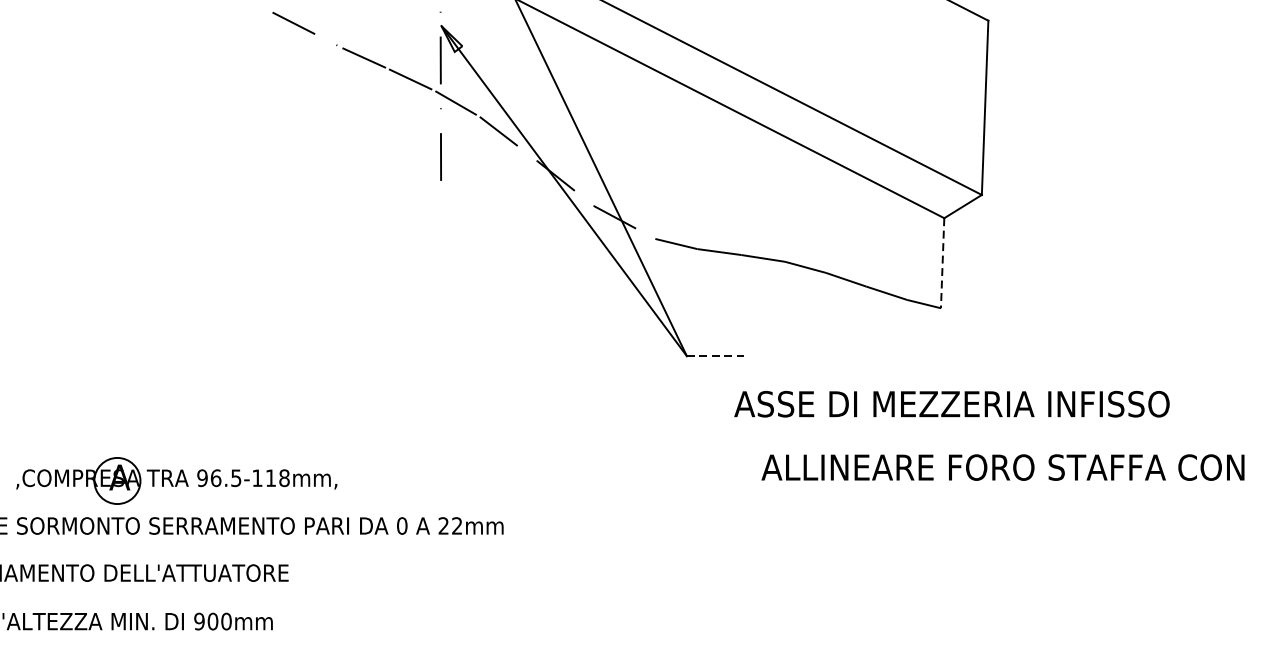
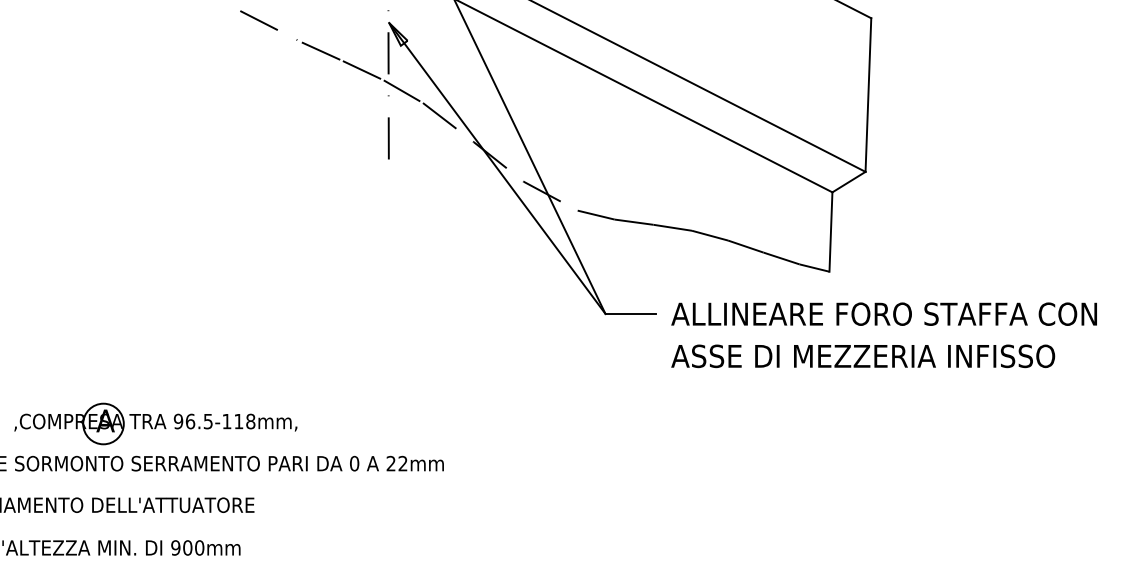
line: (942, 263) -> (830, 232), dashed -> solid
line: (716, 355) -> (631, 313), dashed -> solid
text: (952, 404) -> (863, 356), moved
text: (1002, 466) -> (883, 313), moved

